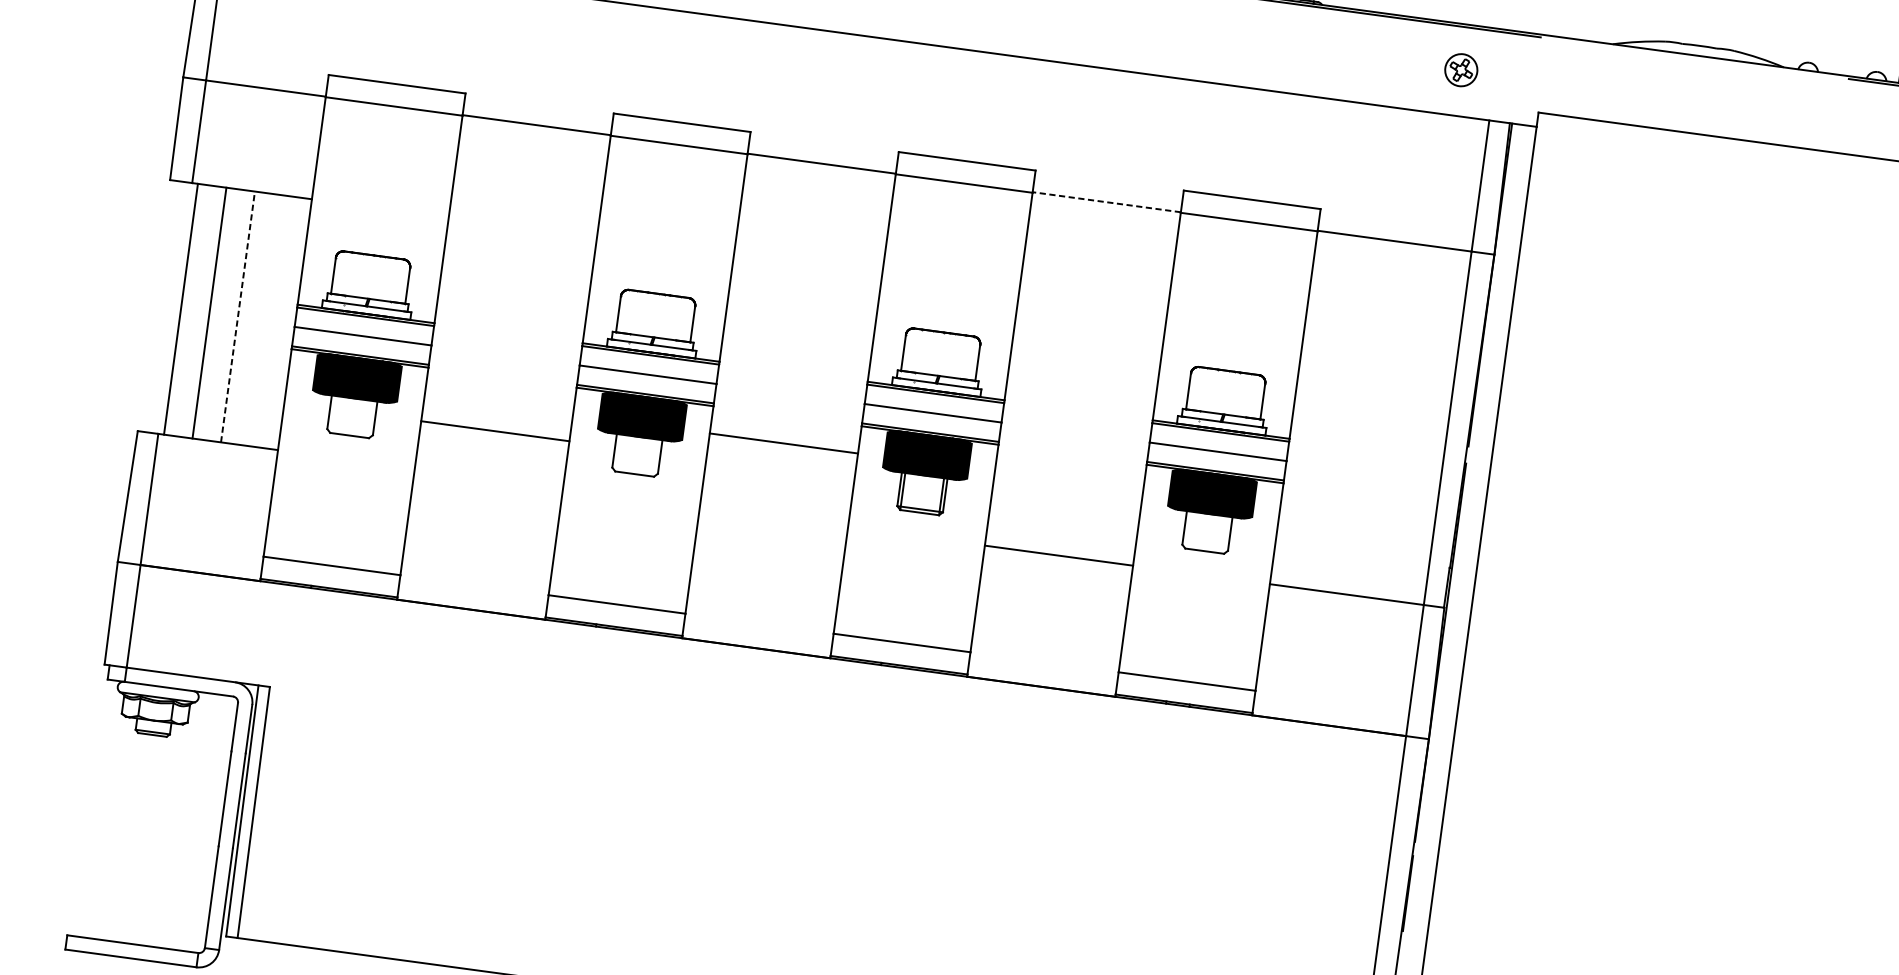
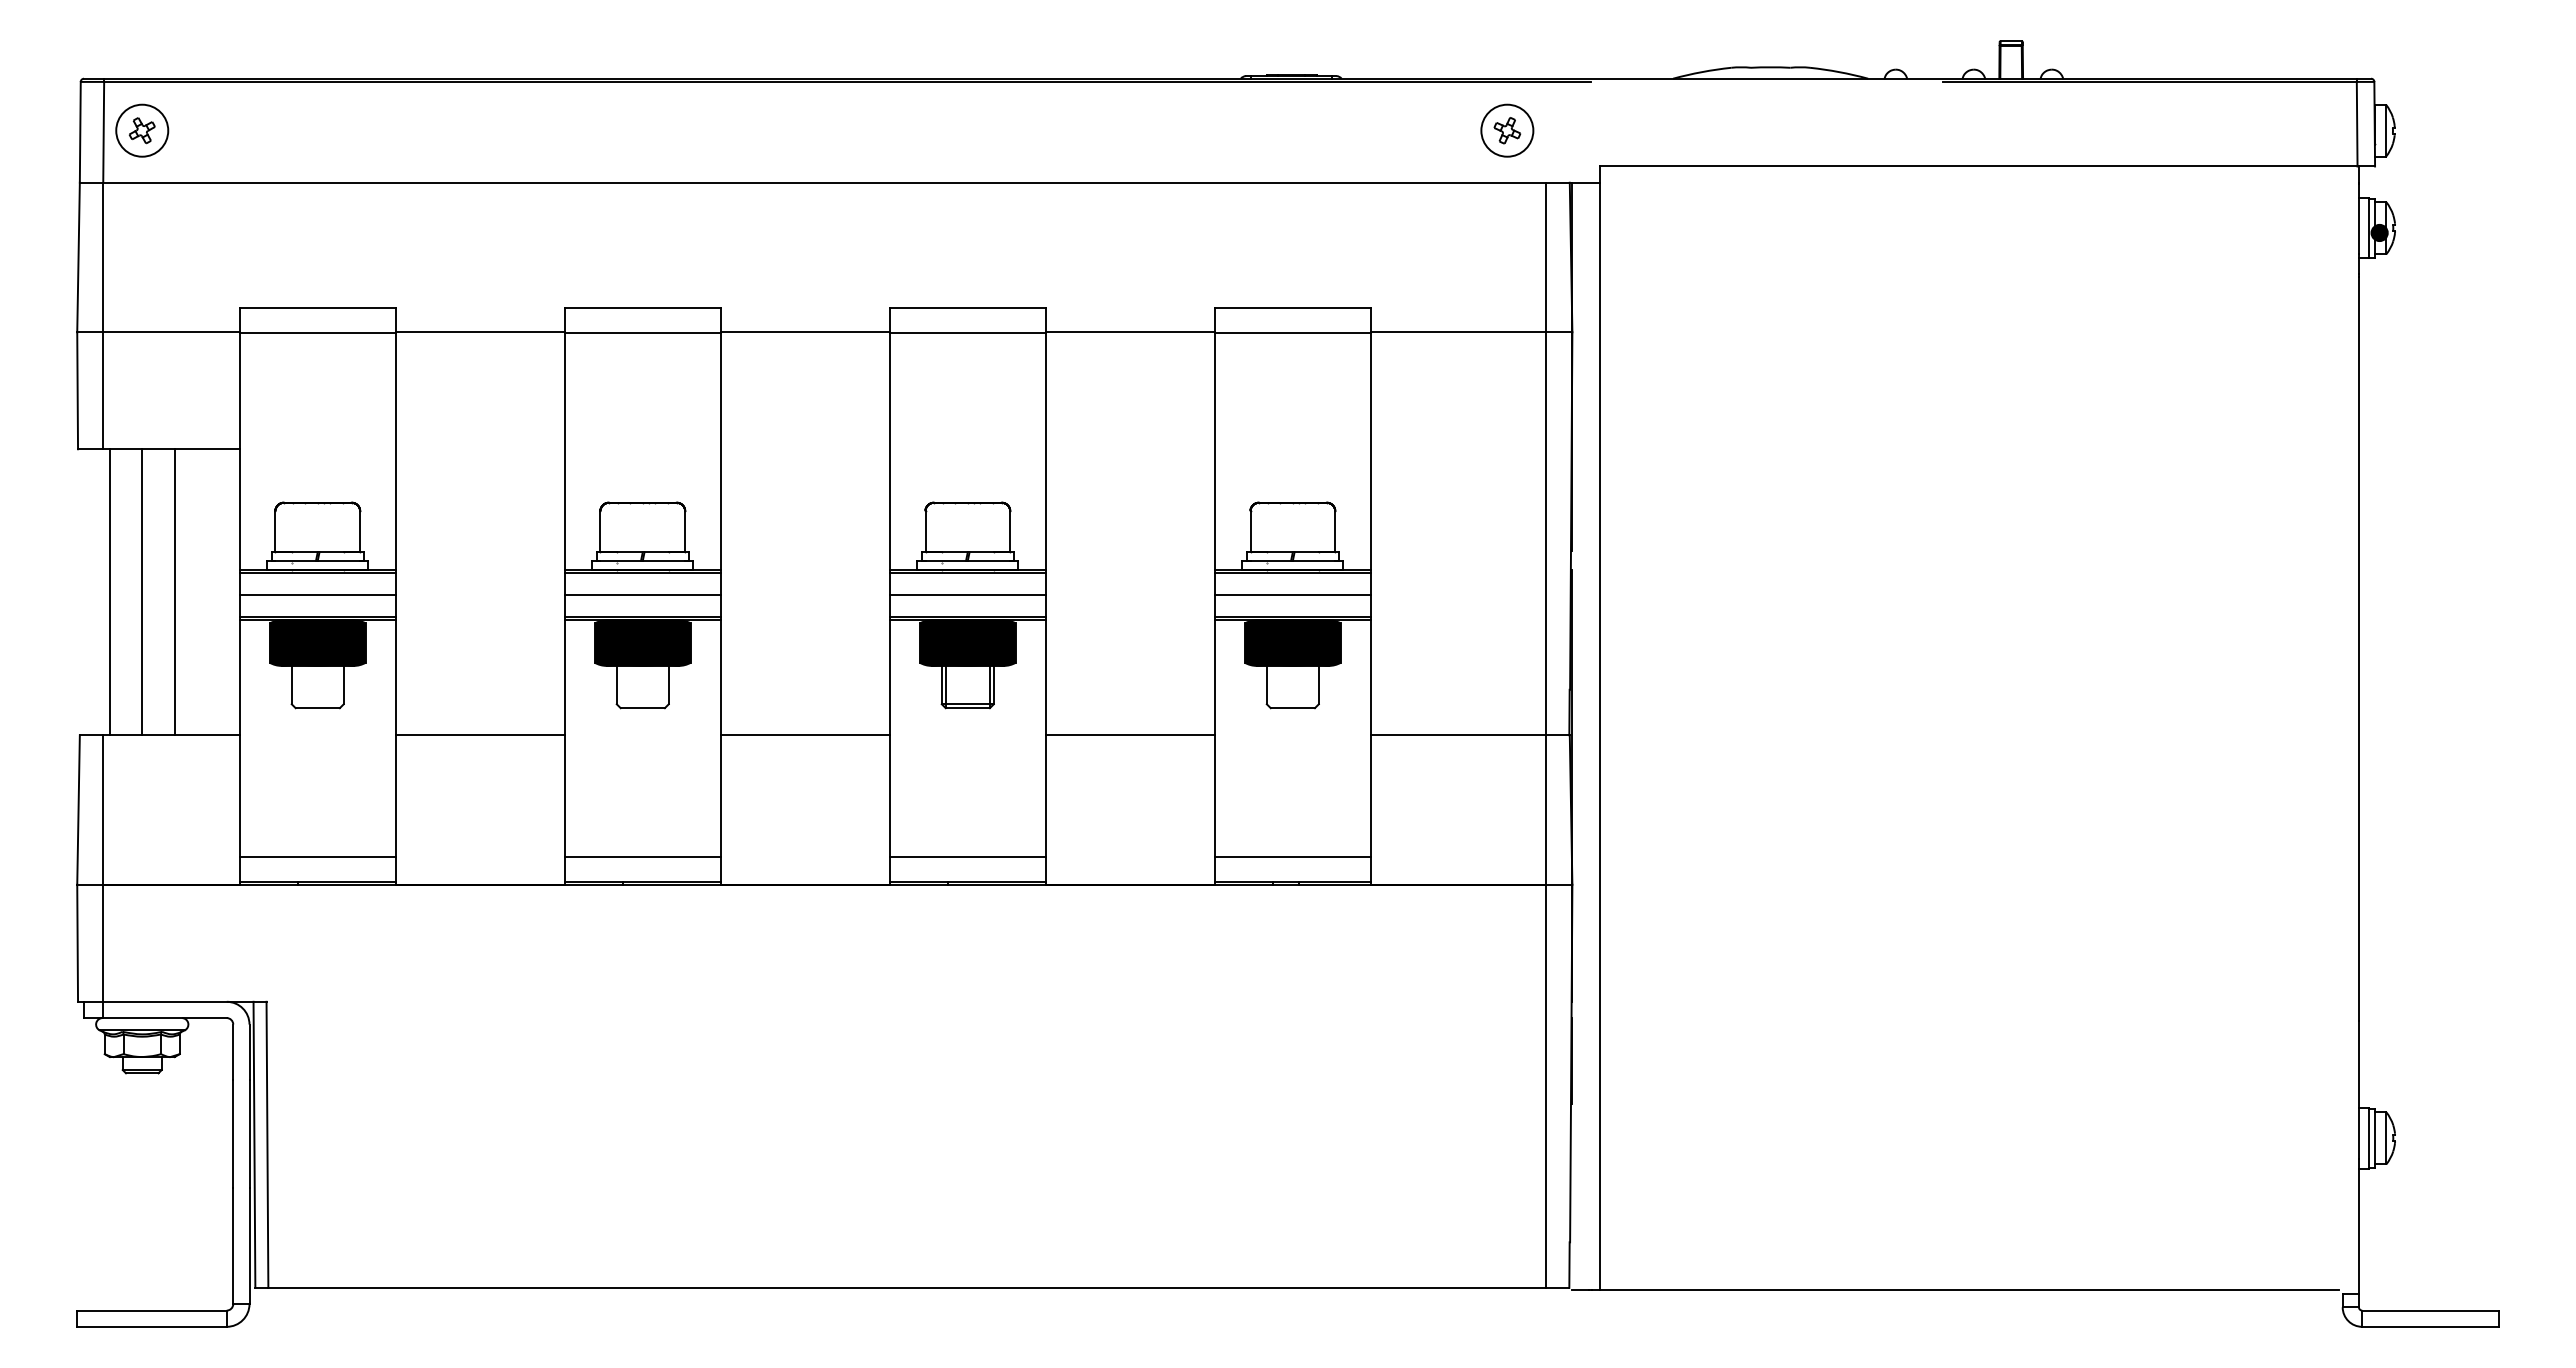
circle: (1461, 70) -> (1507, 130), size x1.43
line: (1106, 202) -> (1130, 332), dashed -> solid
line: (237, 316) -> (174, 591), dashed -> solid
line: (494, 431) -> (479, 735), moved
line: (783, 443) -> (804, 735), moved

